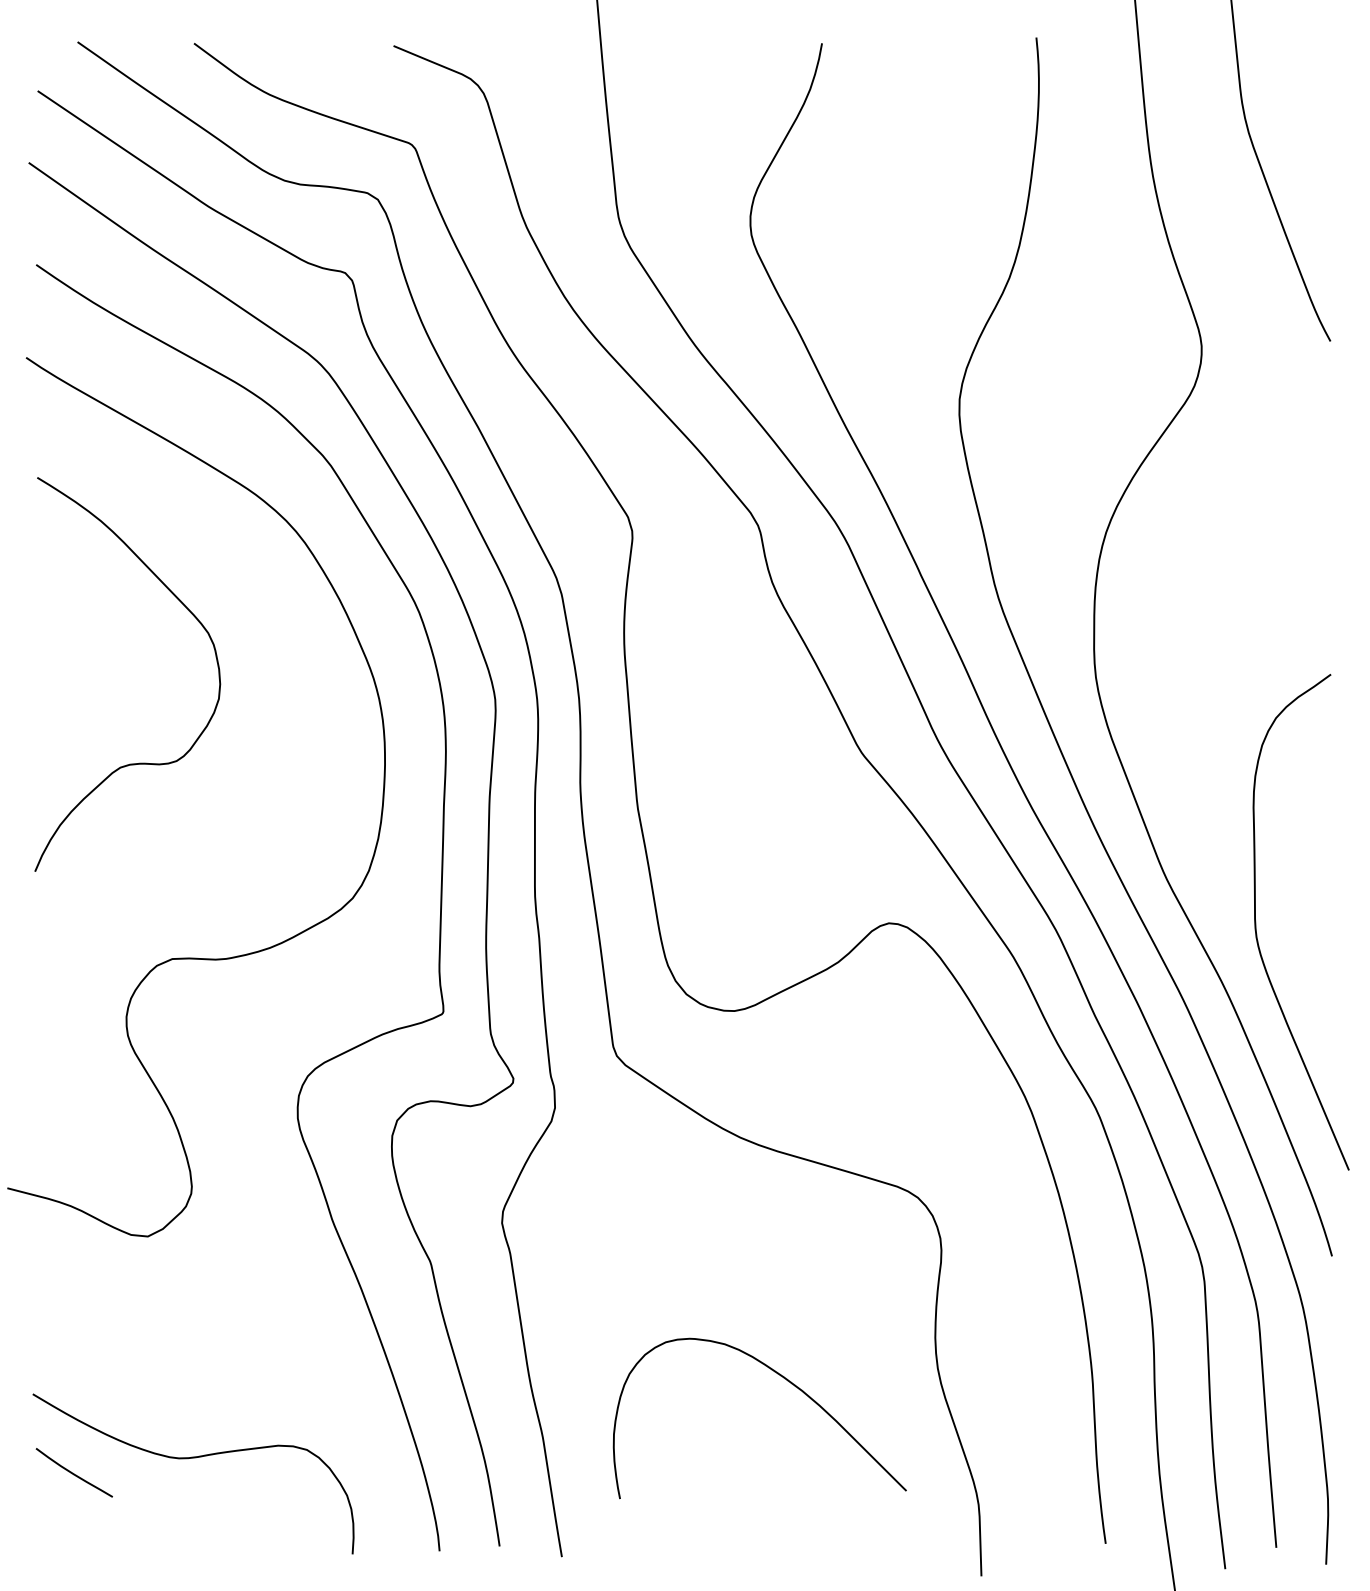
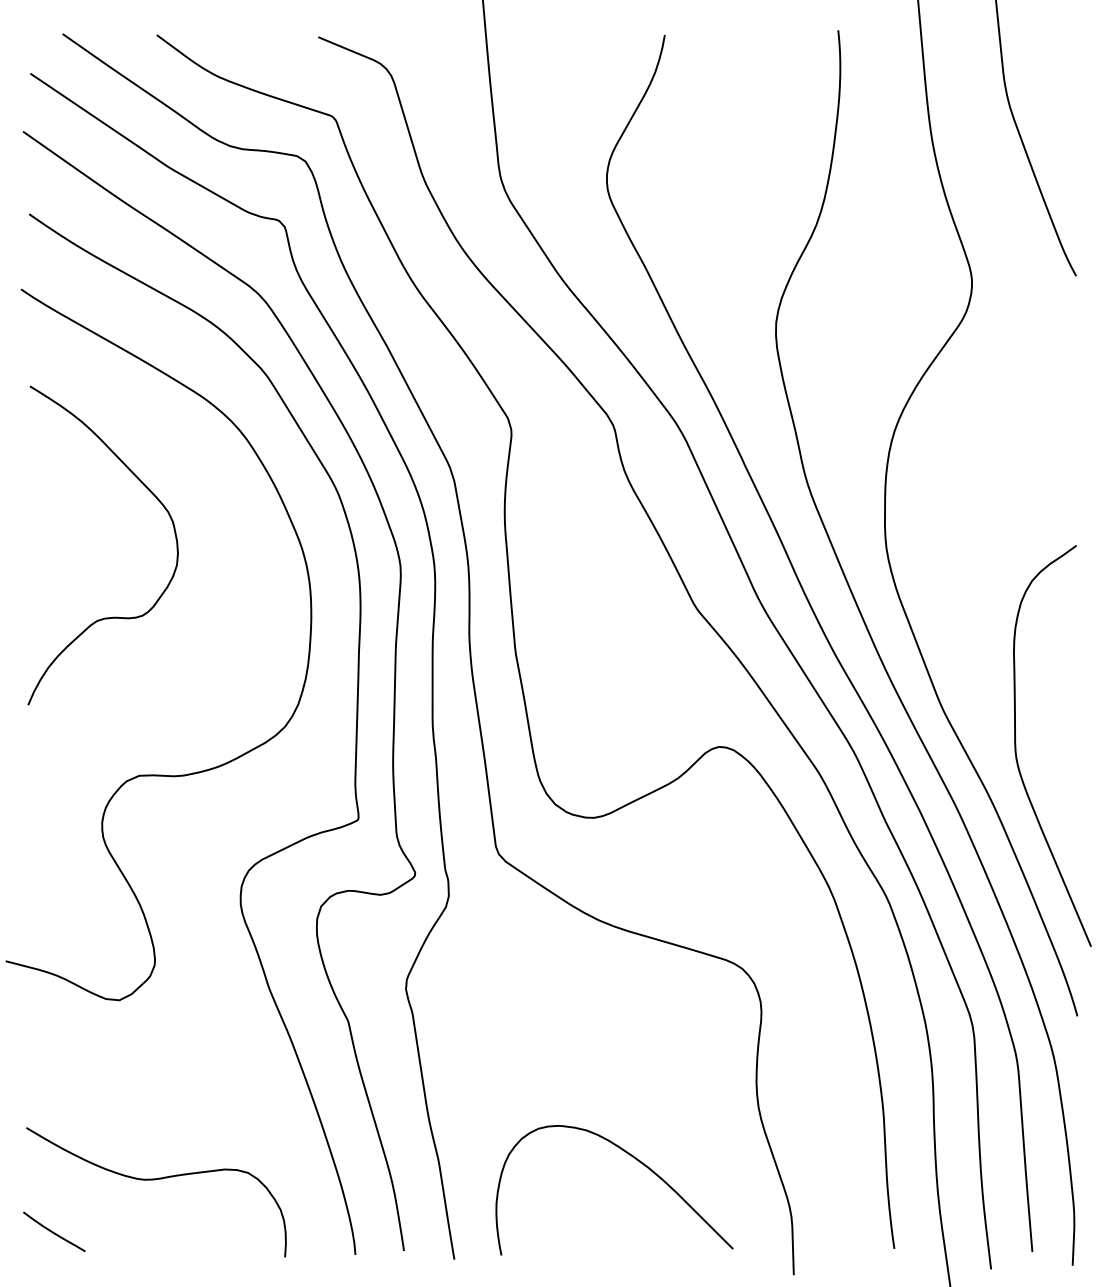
curve: (787, 1381) -> (636, 1160), moved
curve: (72, 1472) -> (52, 1231), moved

